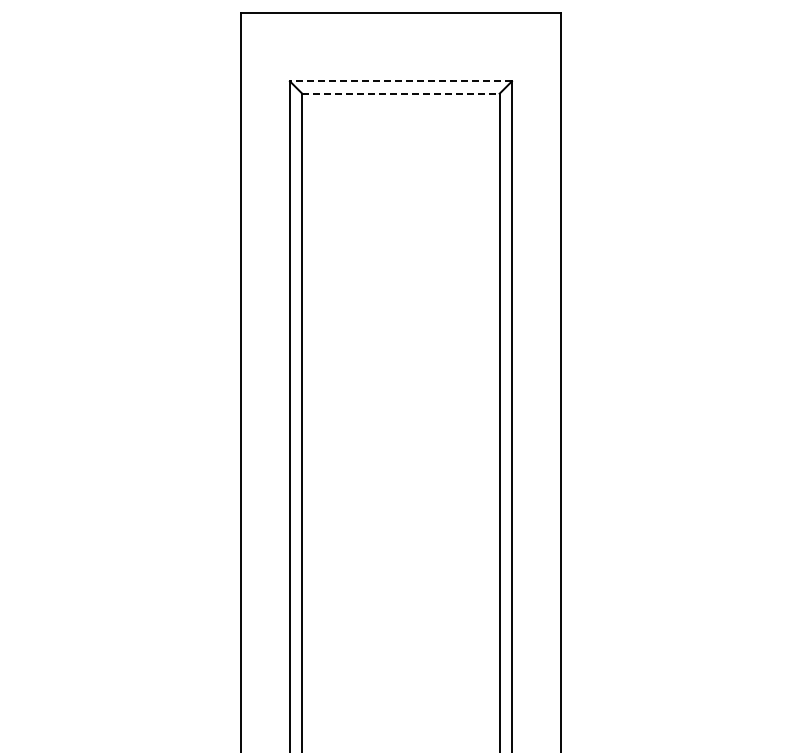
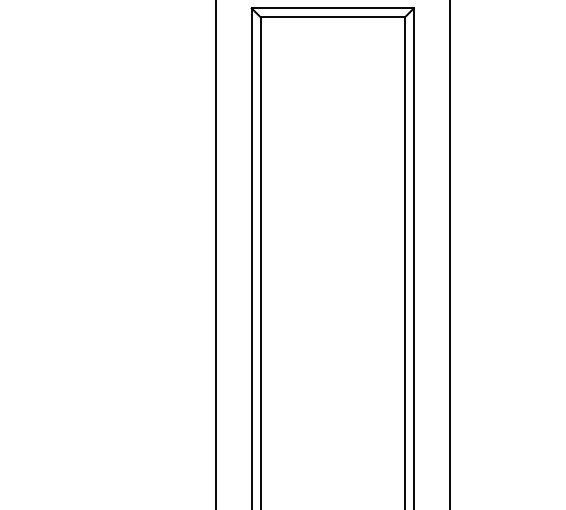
line: (400, 81) -> (332, 8), dashed -> solid
line: (400, 93) -> (332, 17), dashed -> solid

